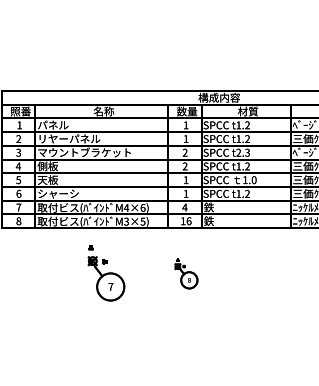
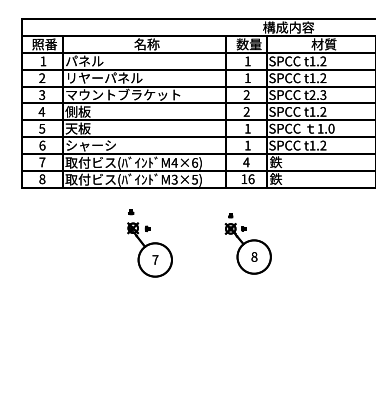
part: (186, 273) -> (248, 243), size x1.67

